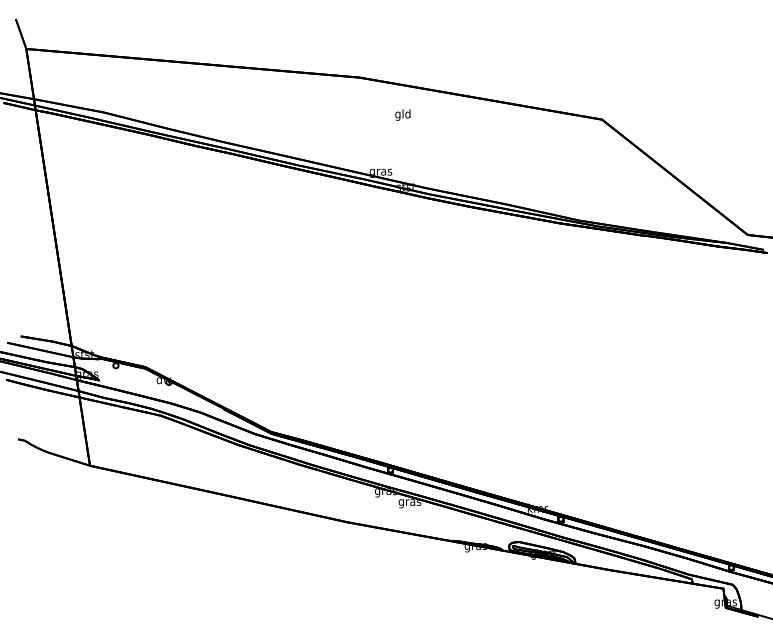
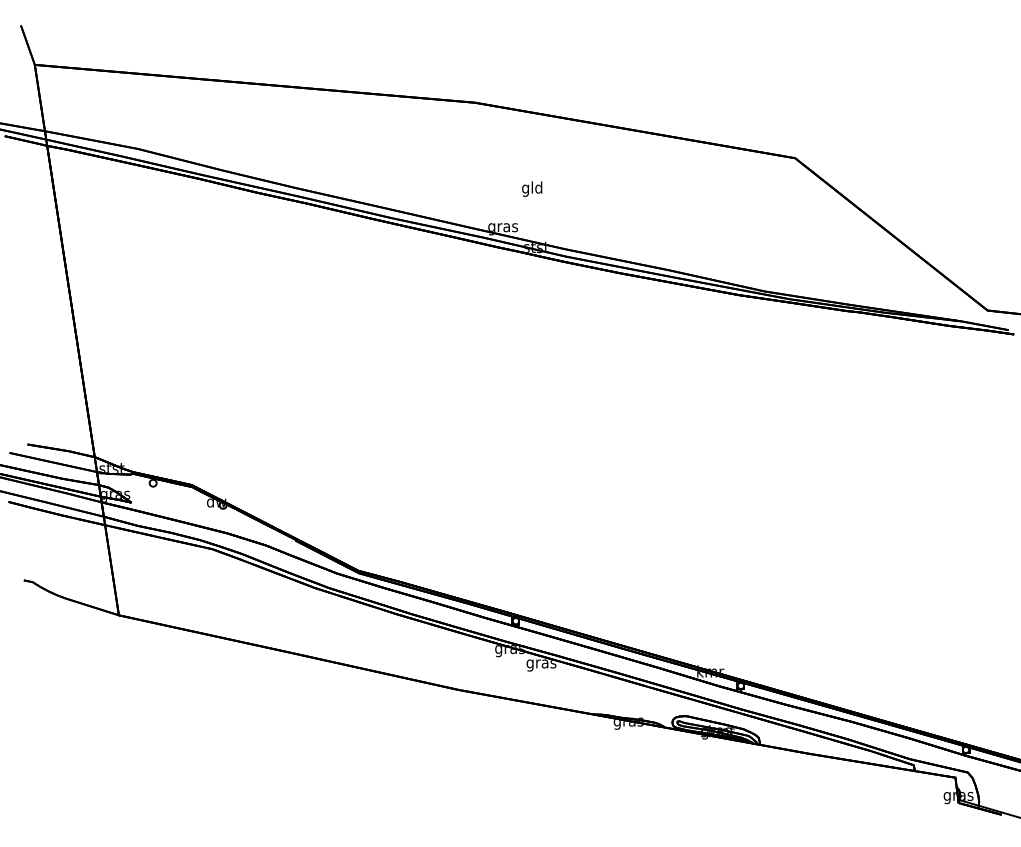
text: (403, 114) -> (532, 188), moved

